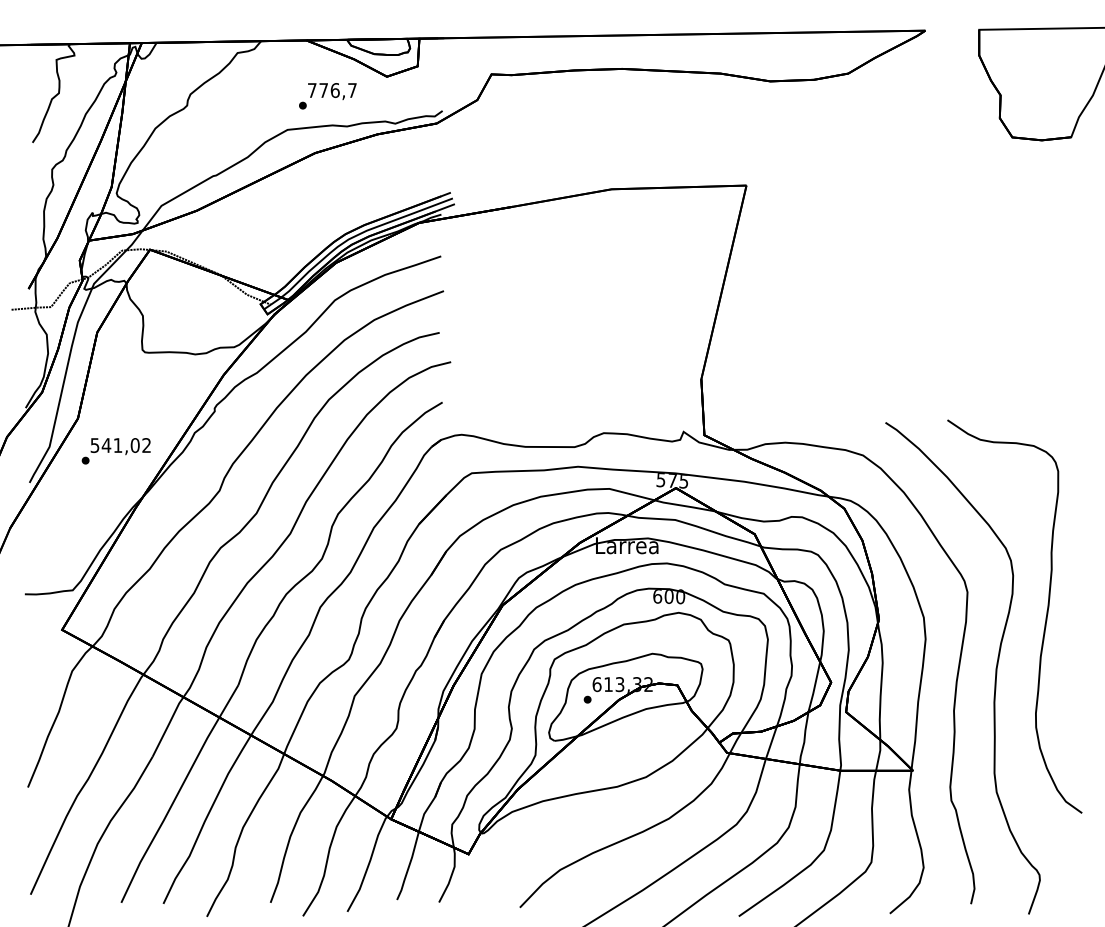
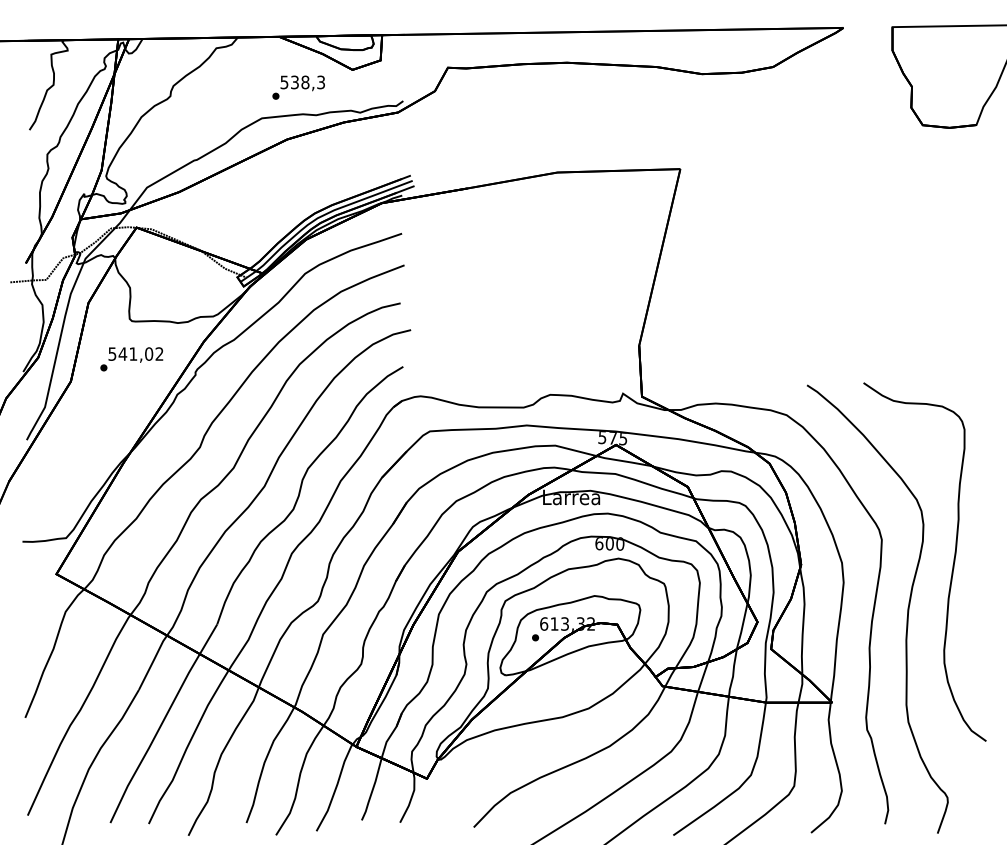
text: (332, 90) -> (302, 82), 776,7 -> 538,3
text: (115, 451) -> (131, 359), moved

